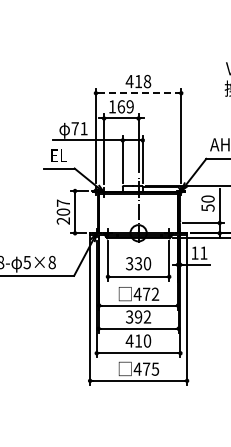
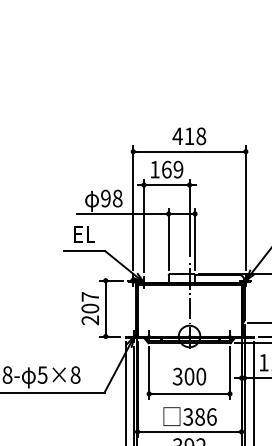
line: (139, 93) -> (190, 152), dashed -> solid
text: (79, 128) -> (111, 198), 71 -> 98
text: (138, 263) -> (189, 376), 330 -> 300
text: (146, 293) -> (199, 415), 472 -> 386

